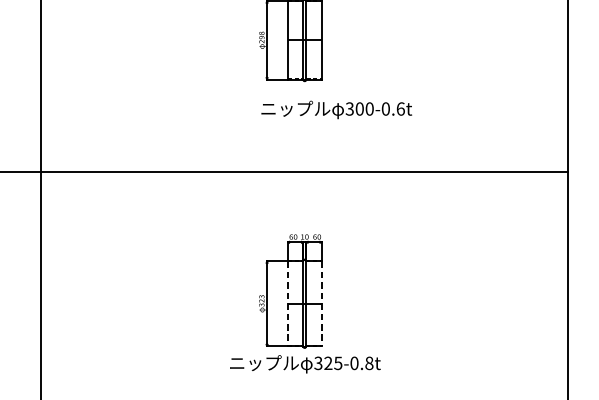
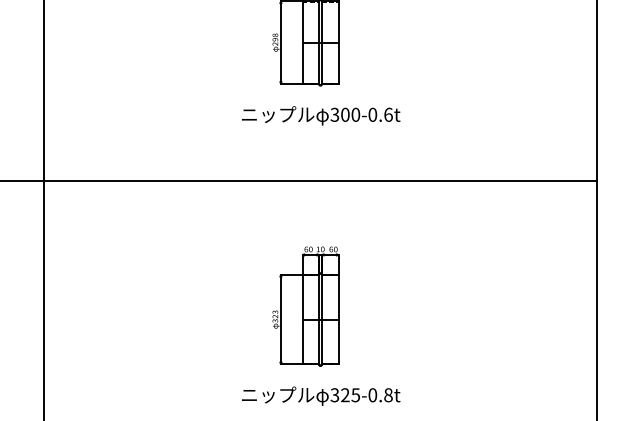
text: (337, 109) -> (321, 115), moved
line: (287, 303) -> (302, 319), dashed -> solid
line: (321, 303) -> (338, 319), dashed -> solid
text: (305, 363) -> (321, 395), moved

